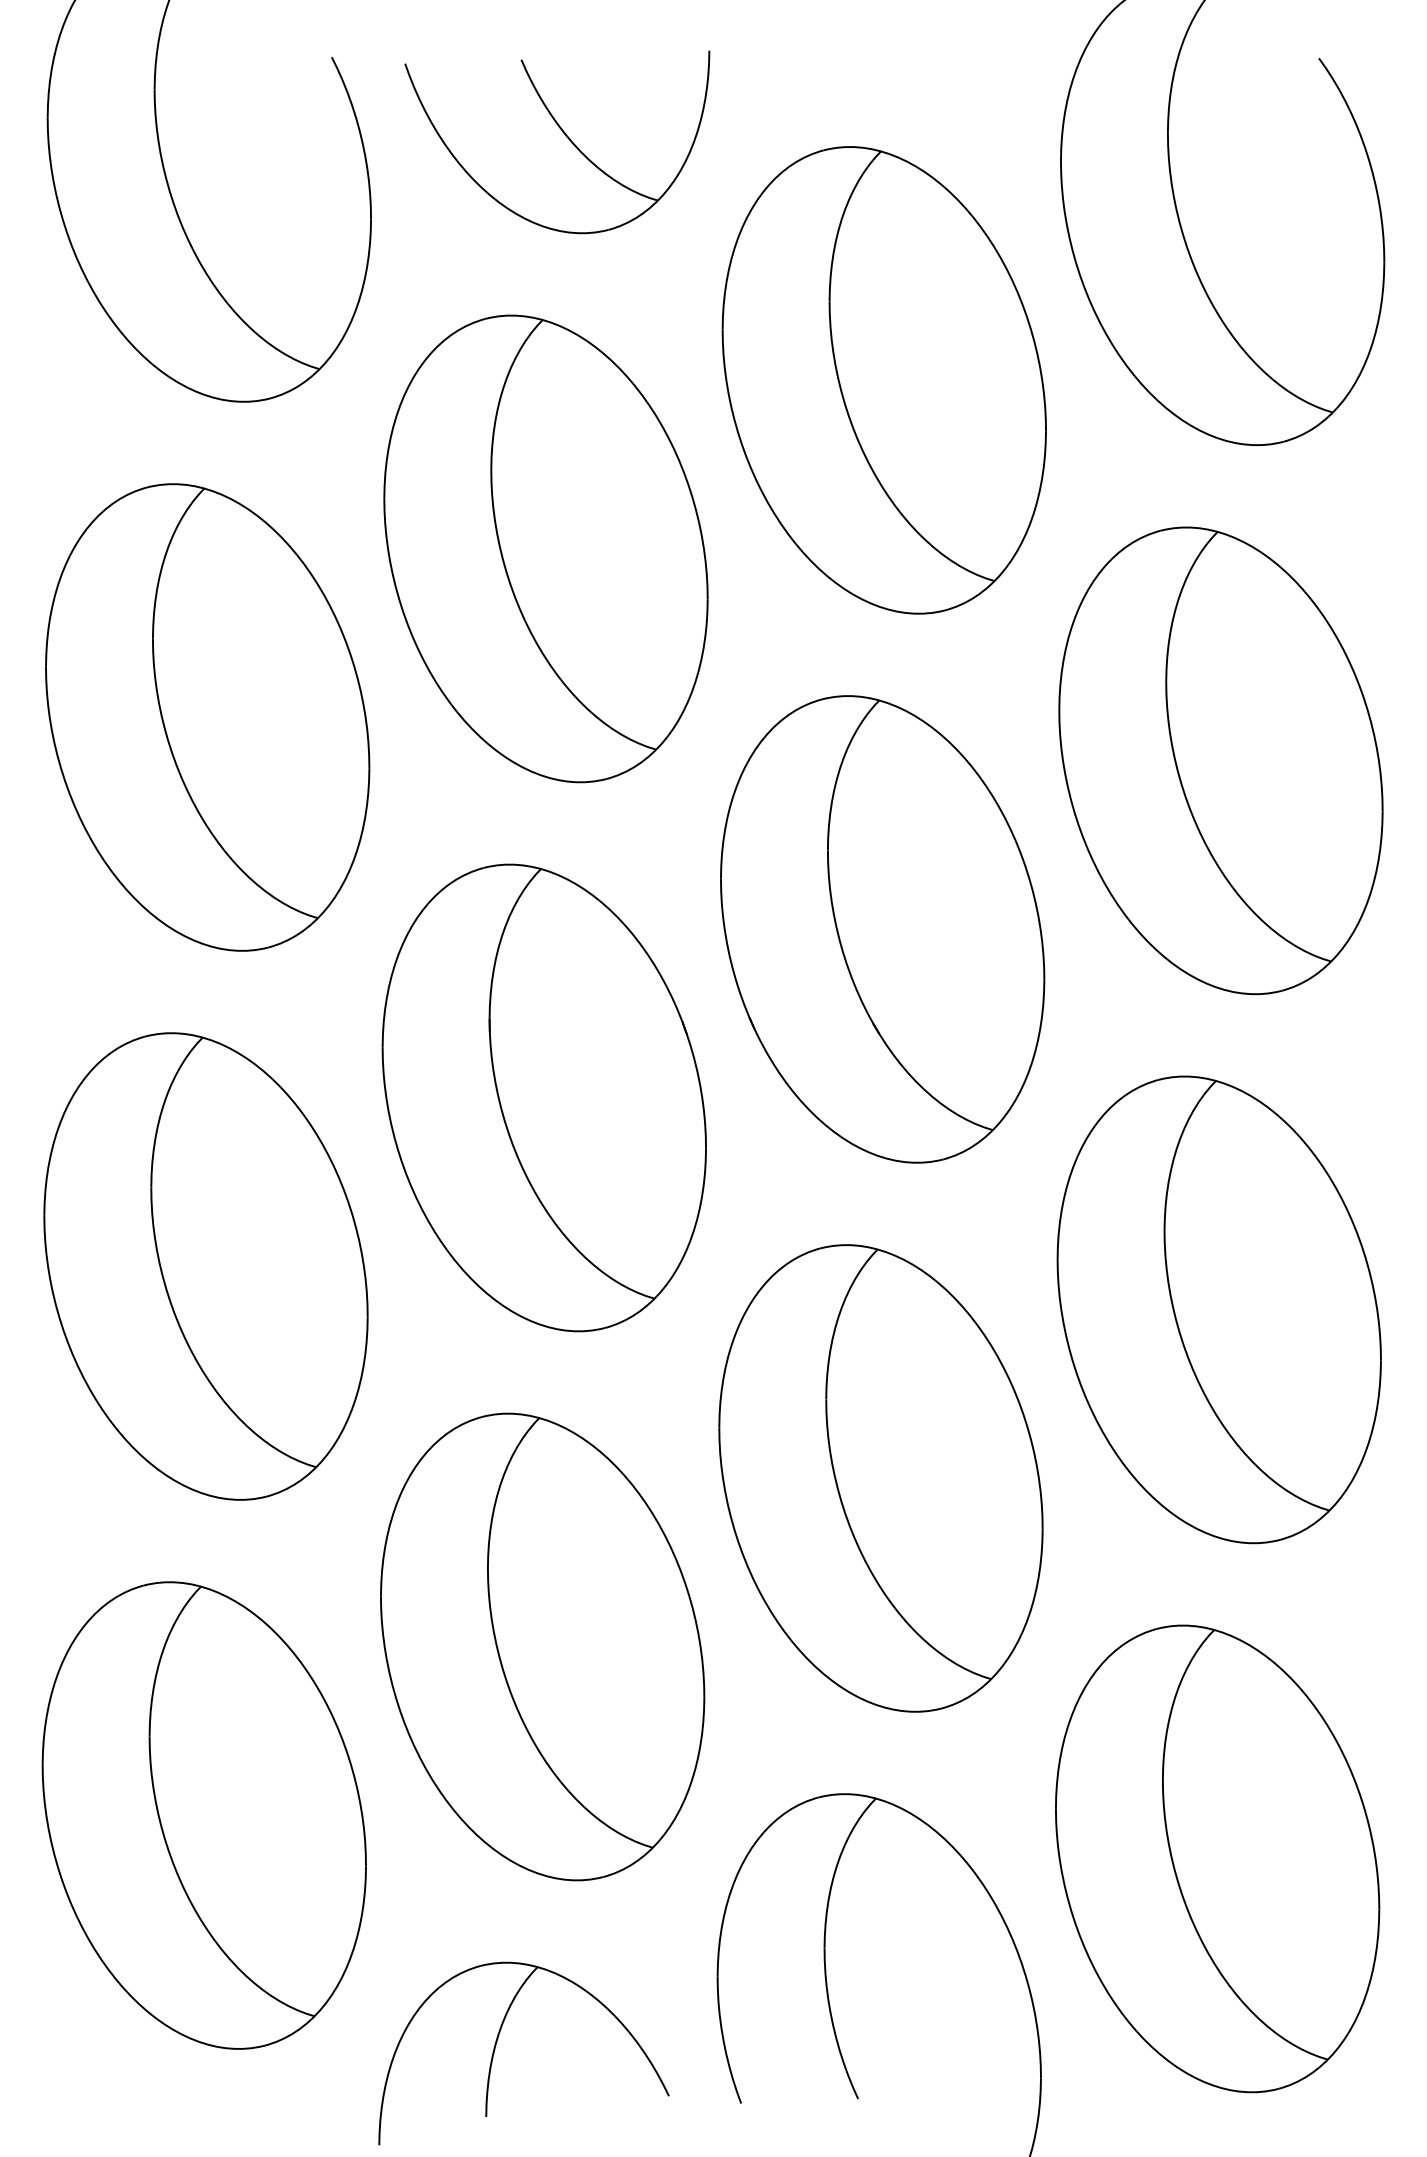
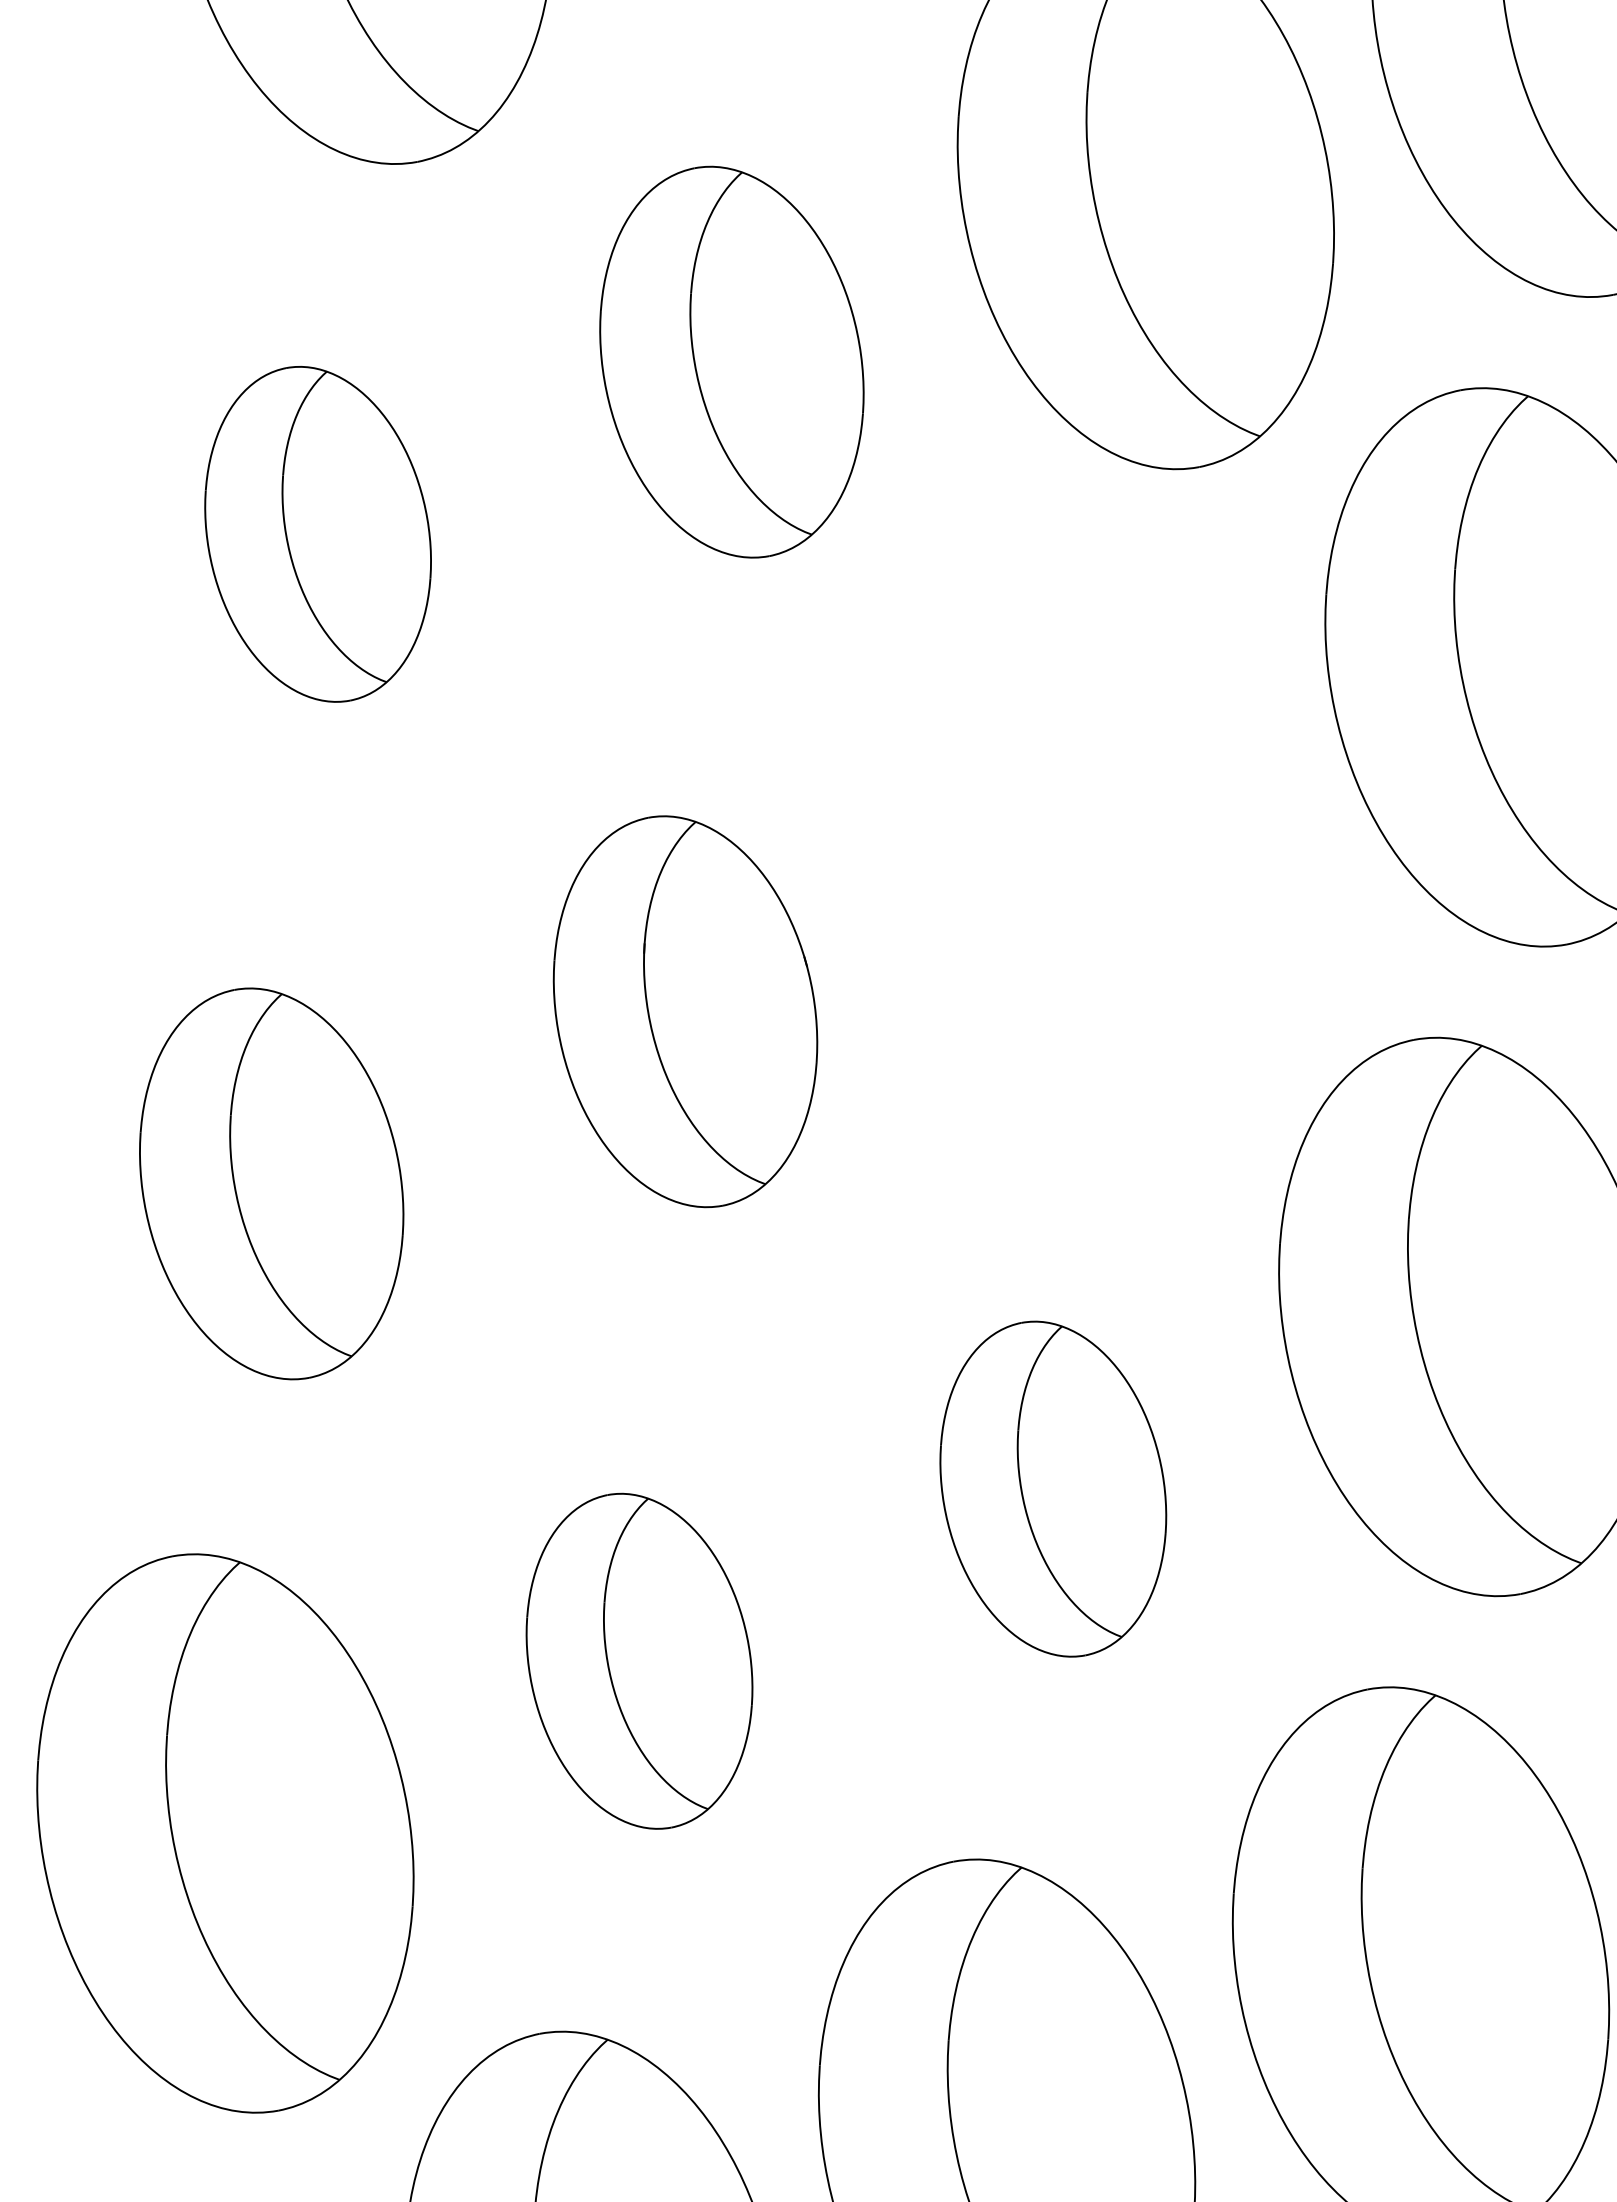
part: (545, 548) -> (731, 361), size x0.7
part: (207, 717) -> (317, 534), size x0.6
part: (882, 929) -> (1099, 839), removed
part: (543, 1097) -> (684, 1011), size x0.7
part: (205, 1266) -> (271, 1183), size x0.7
part: (880, 1478) -> (1052, 1489), size x0.6
part: (542, 1646) -> (639, 1660), size x0.6

